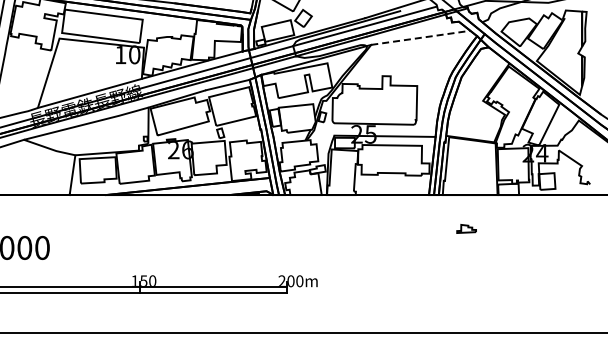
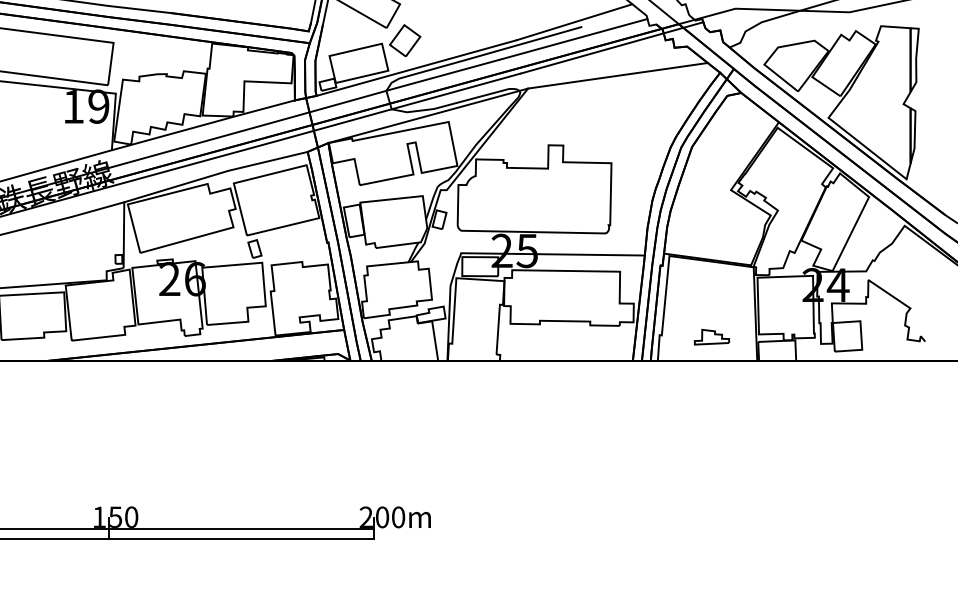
line: (421, 37) -> (619, 75), dashed -> solid
text: (134, 54) -> (98, 105), 10 -> 19
part: (466, 228) -> (711, 336), moved

